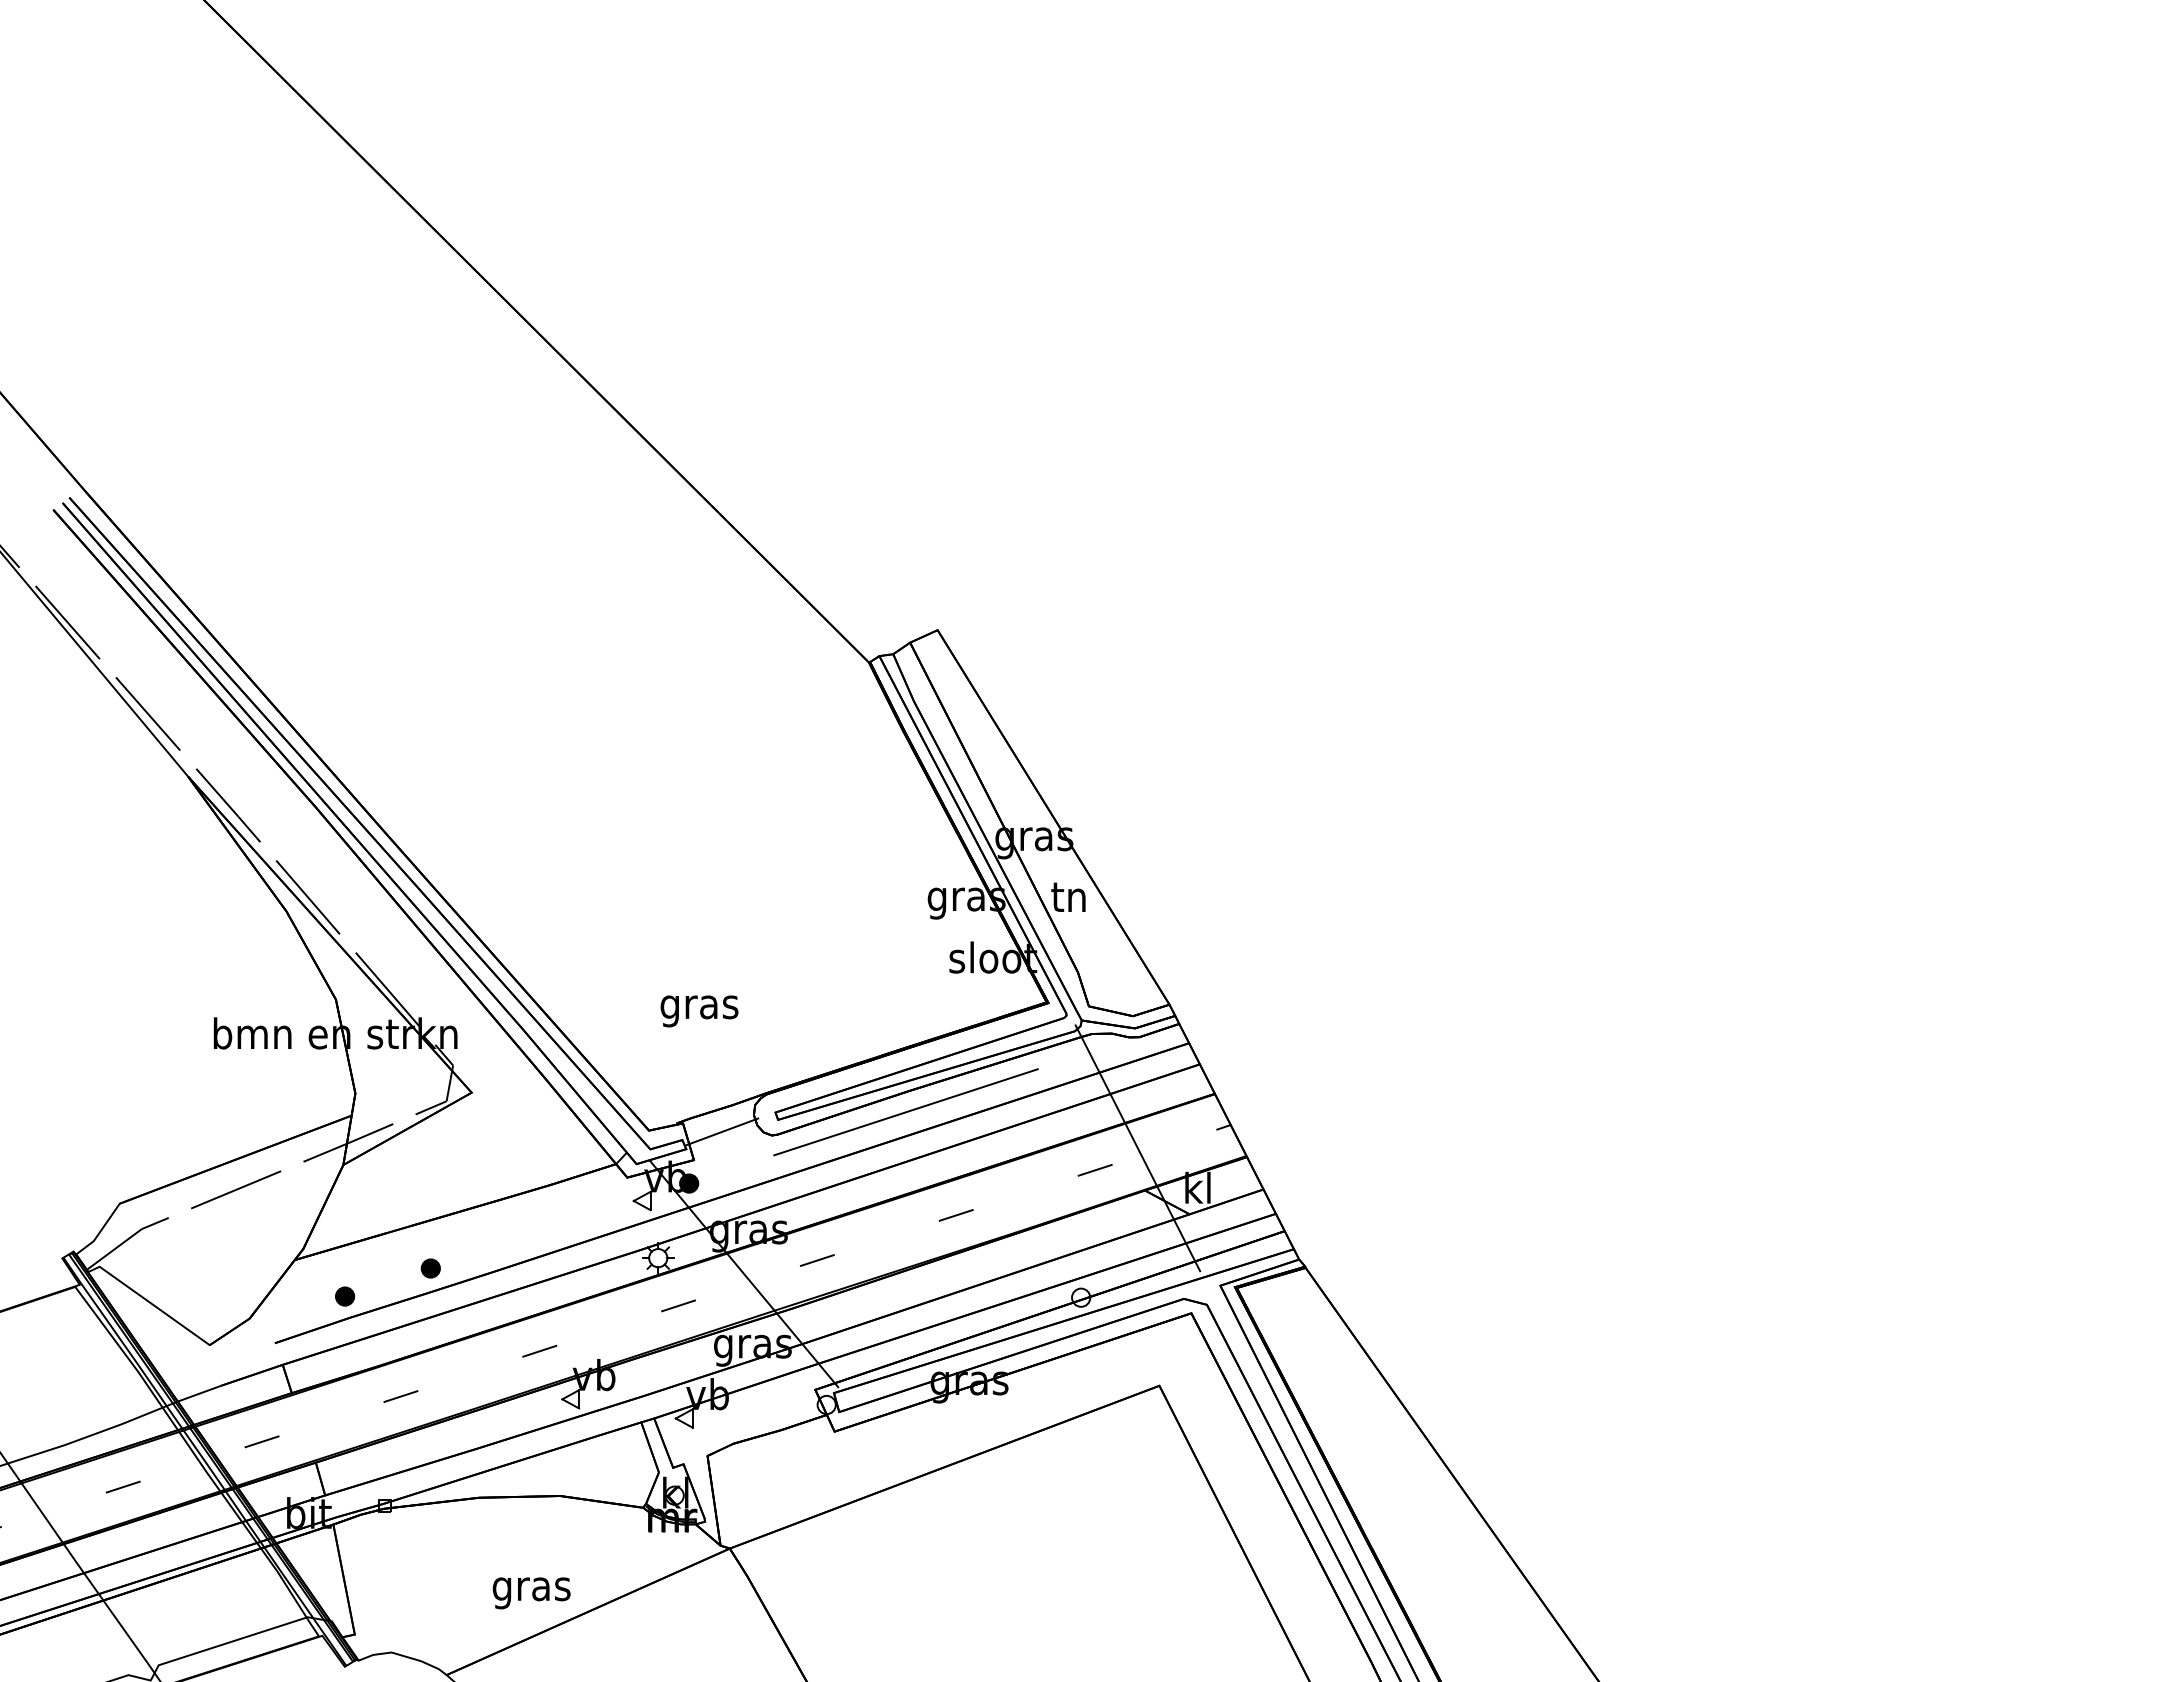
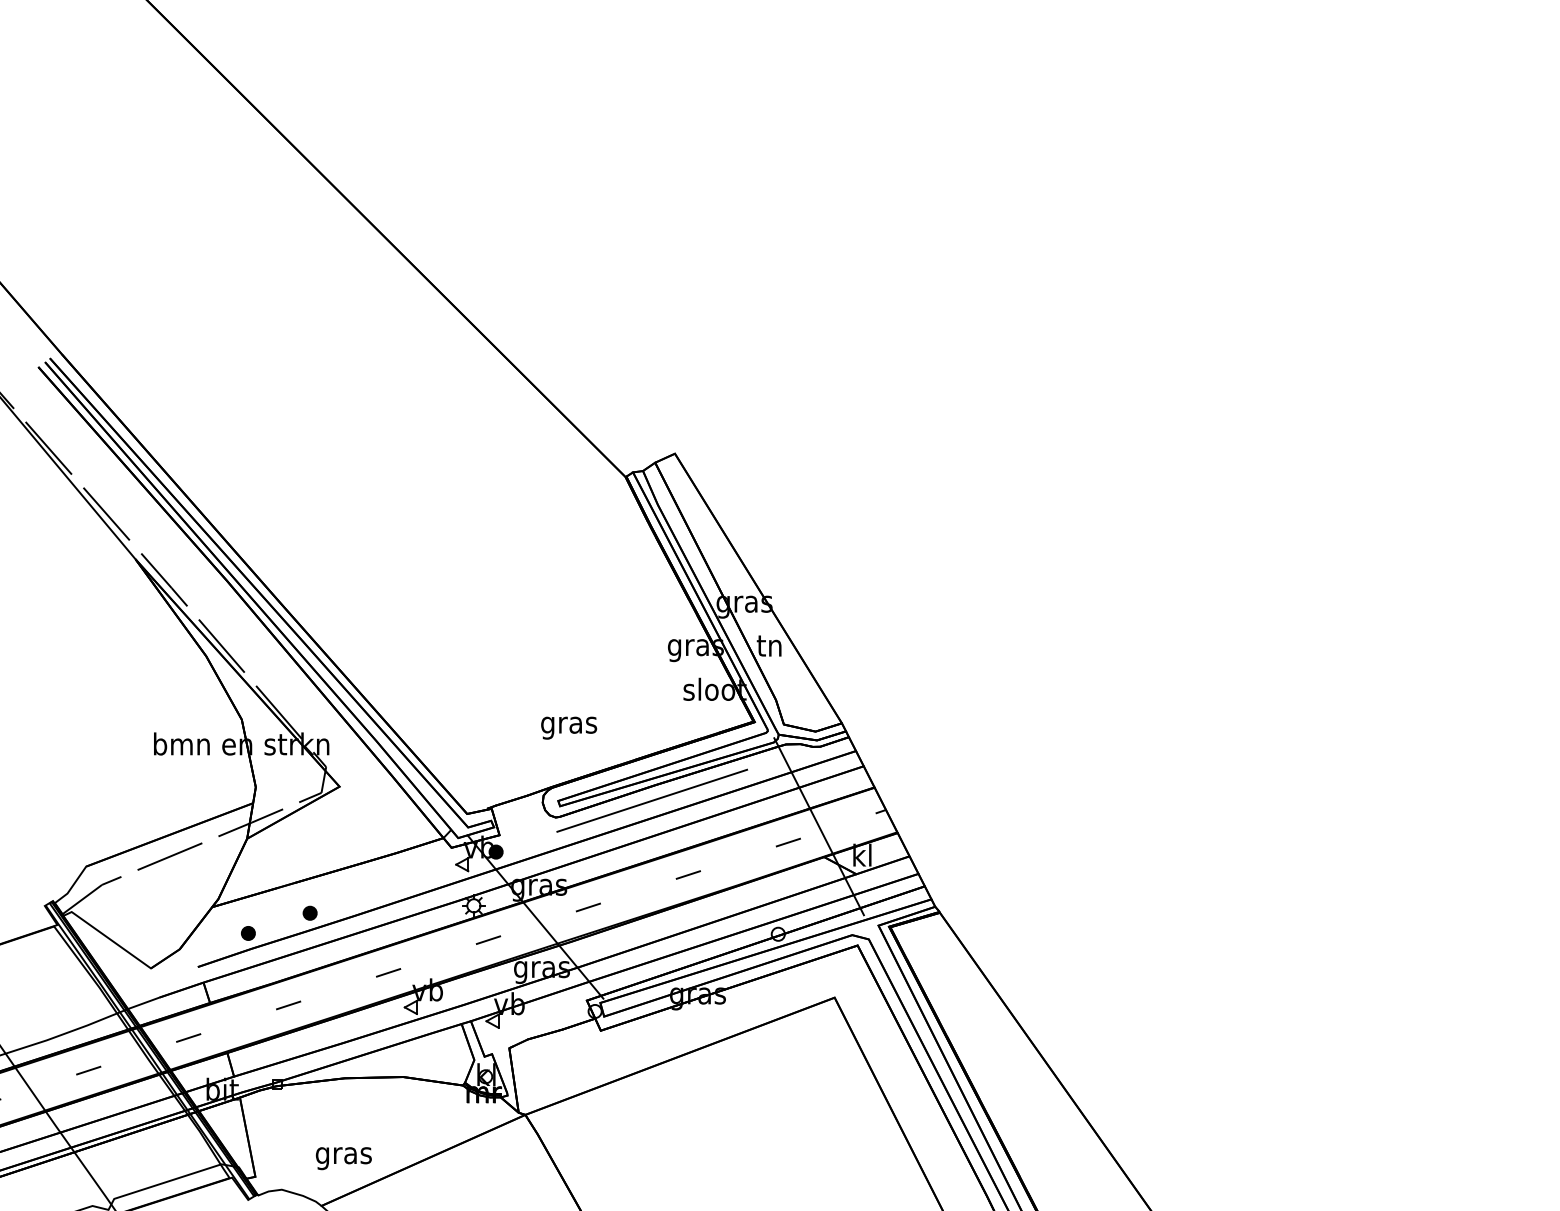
text: (699, 1011) -> (569, 728), moved
line: (722, 1131) -> (520, 814), removed
text: (531, 1593) -> (343, 1158), moved

